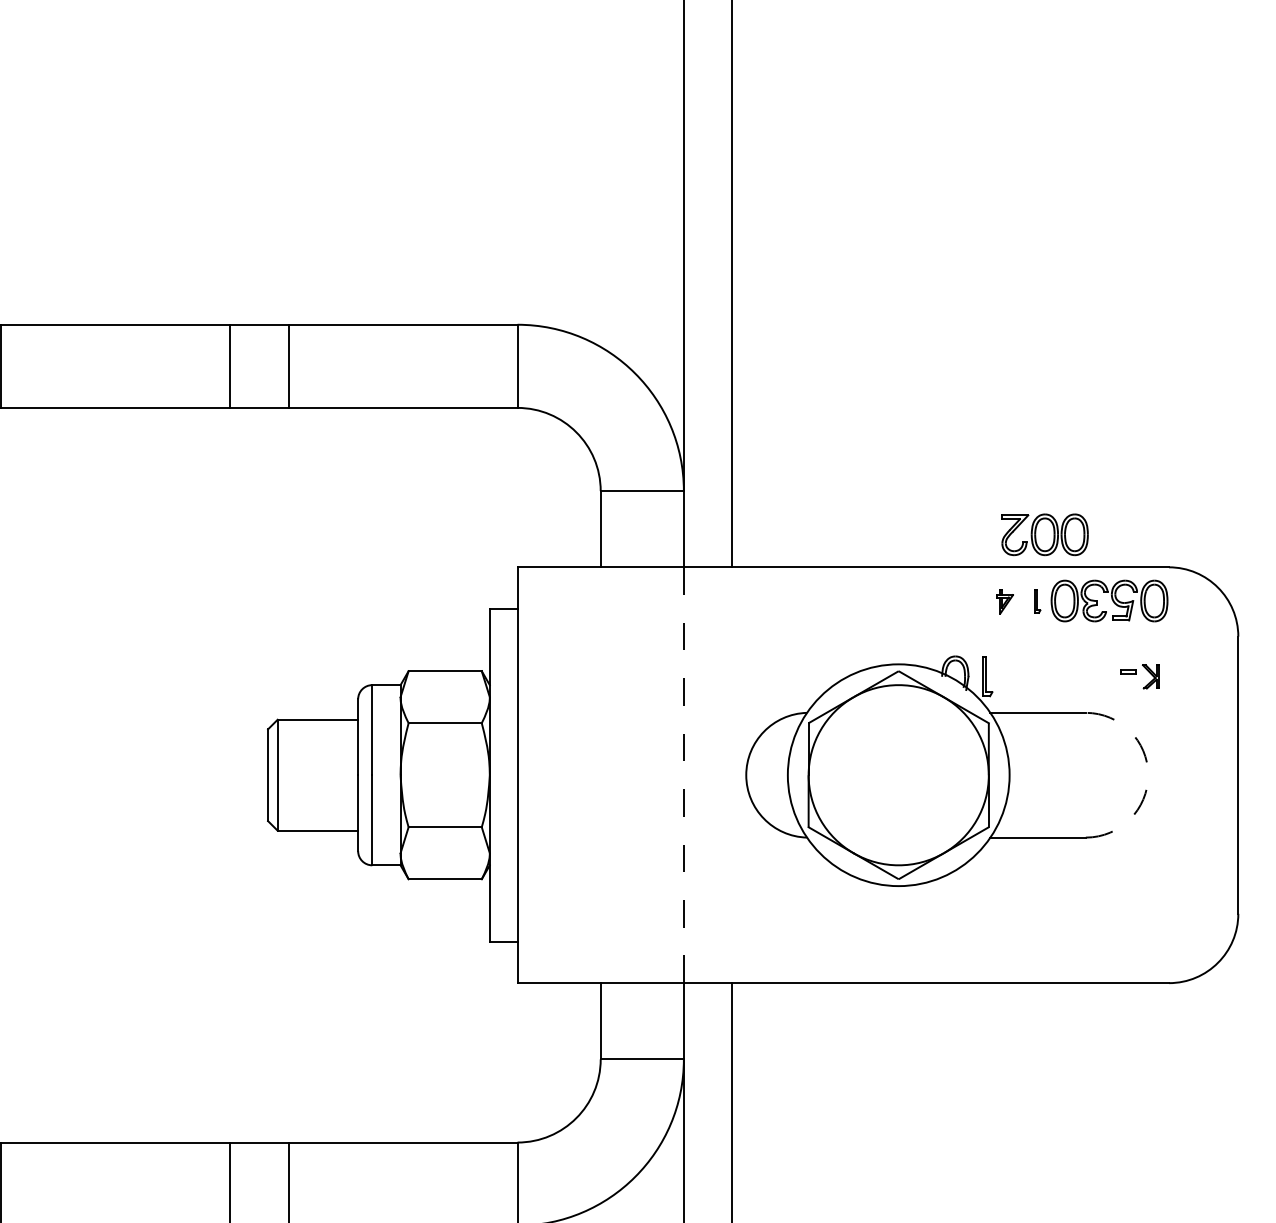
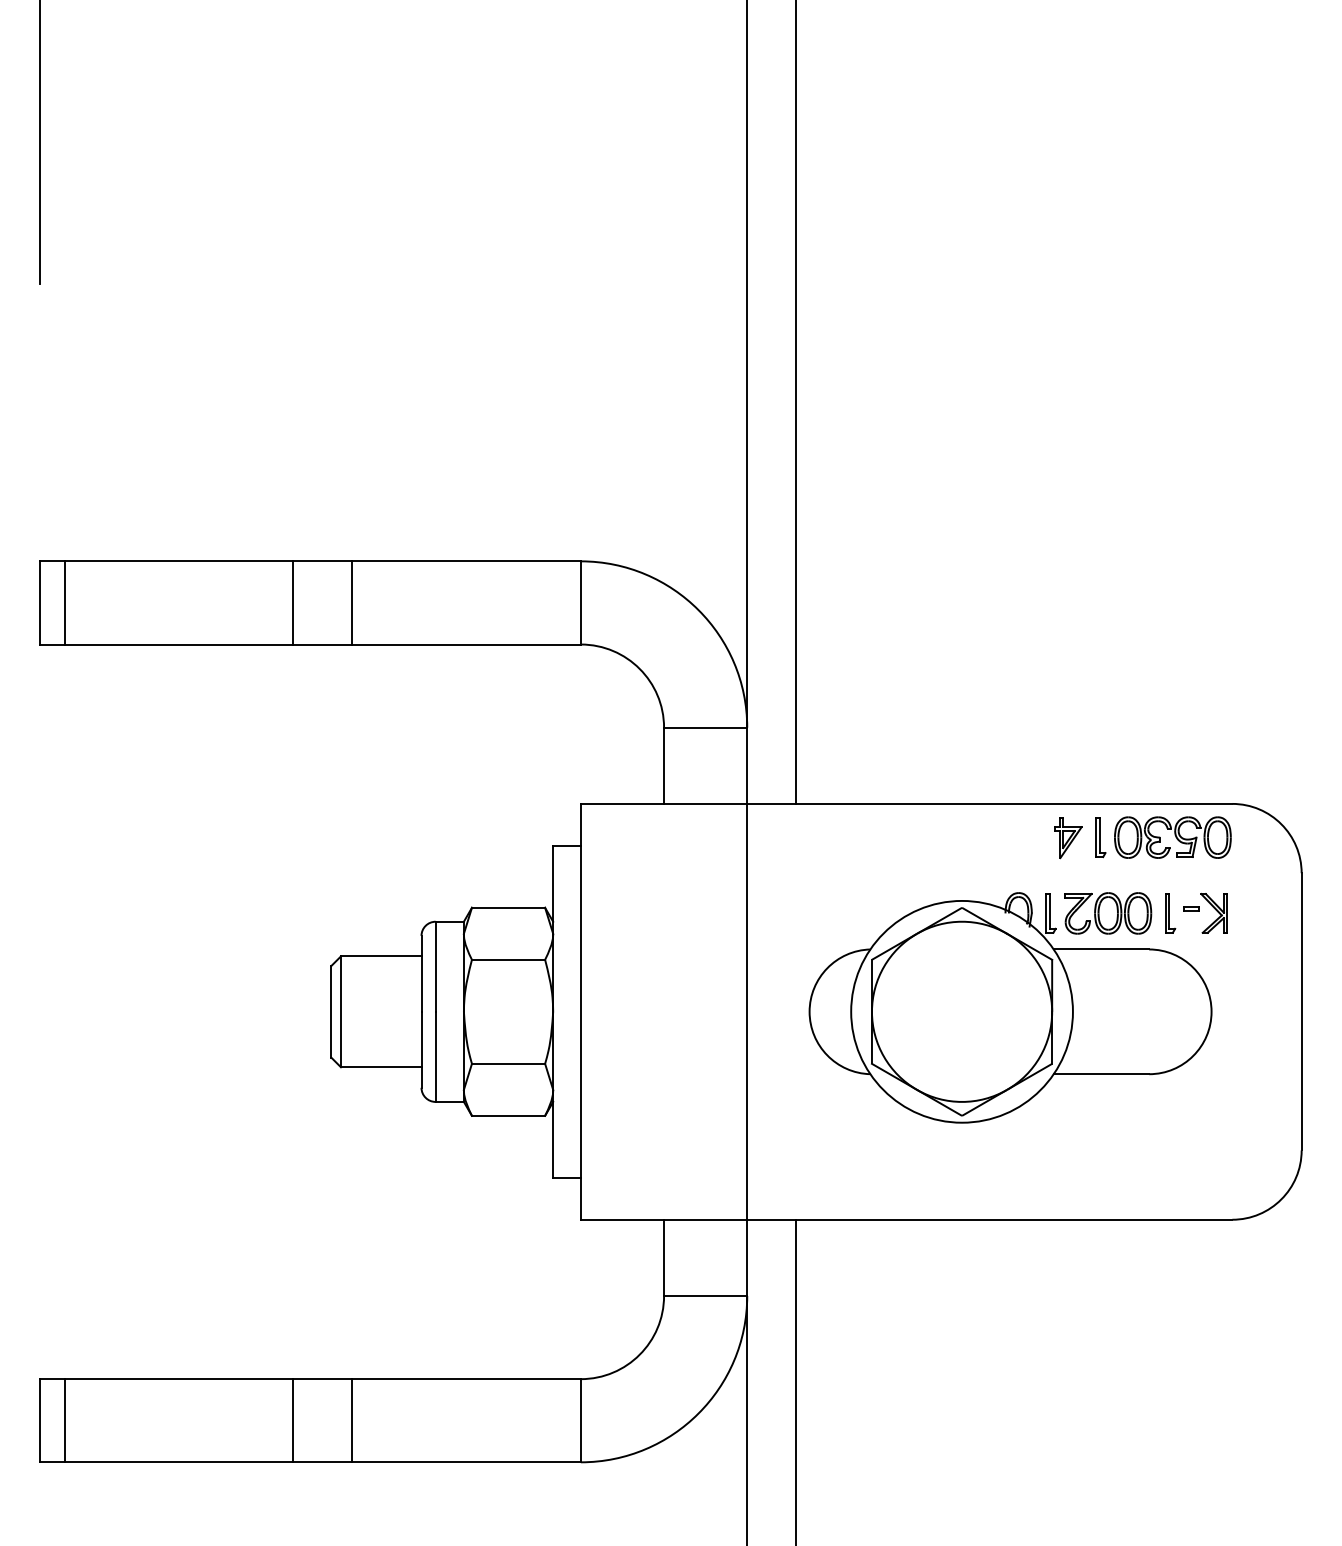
part: (1045, 534) -> (1108, 913), moved
part: (1037, 600) -> (1100, 837), size x1.67
part: (1005, 601) -> (1068, 838), size x1.67
part: (1107, 676) -> (1170, 913), added
part: (1150, 676) -> (1213, 913), size x1.67
line: (684, 774) -> (747, 1011), dashed -> solid
arc: (1148, 774) -> (1211, 1011), dashed -> solid

